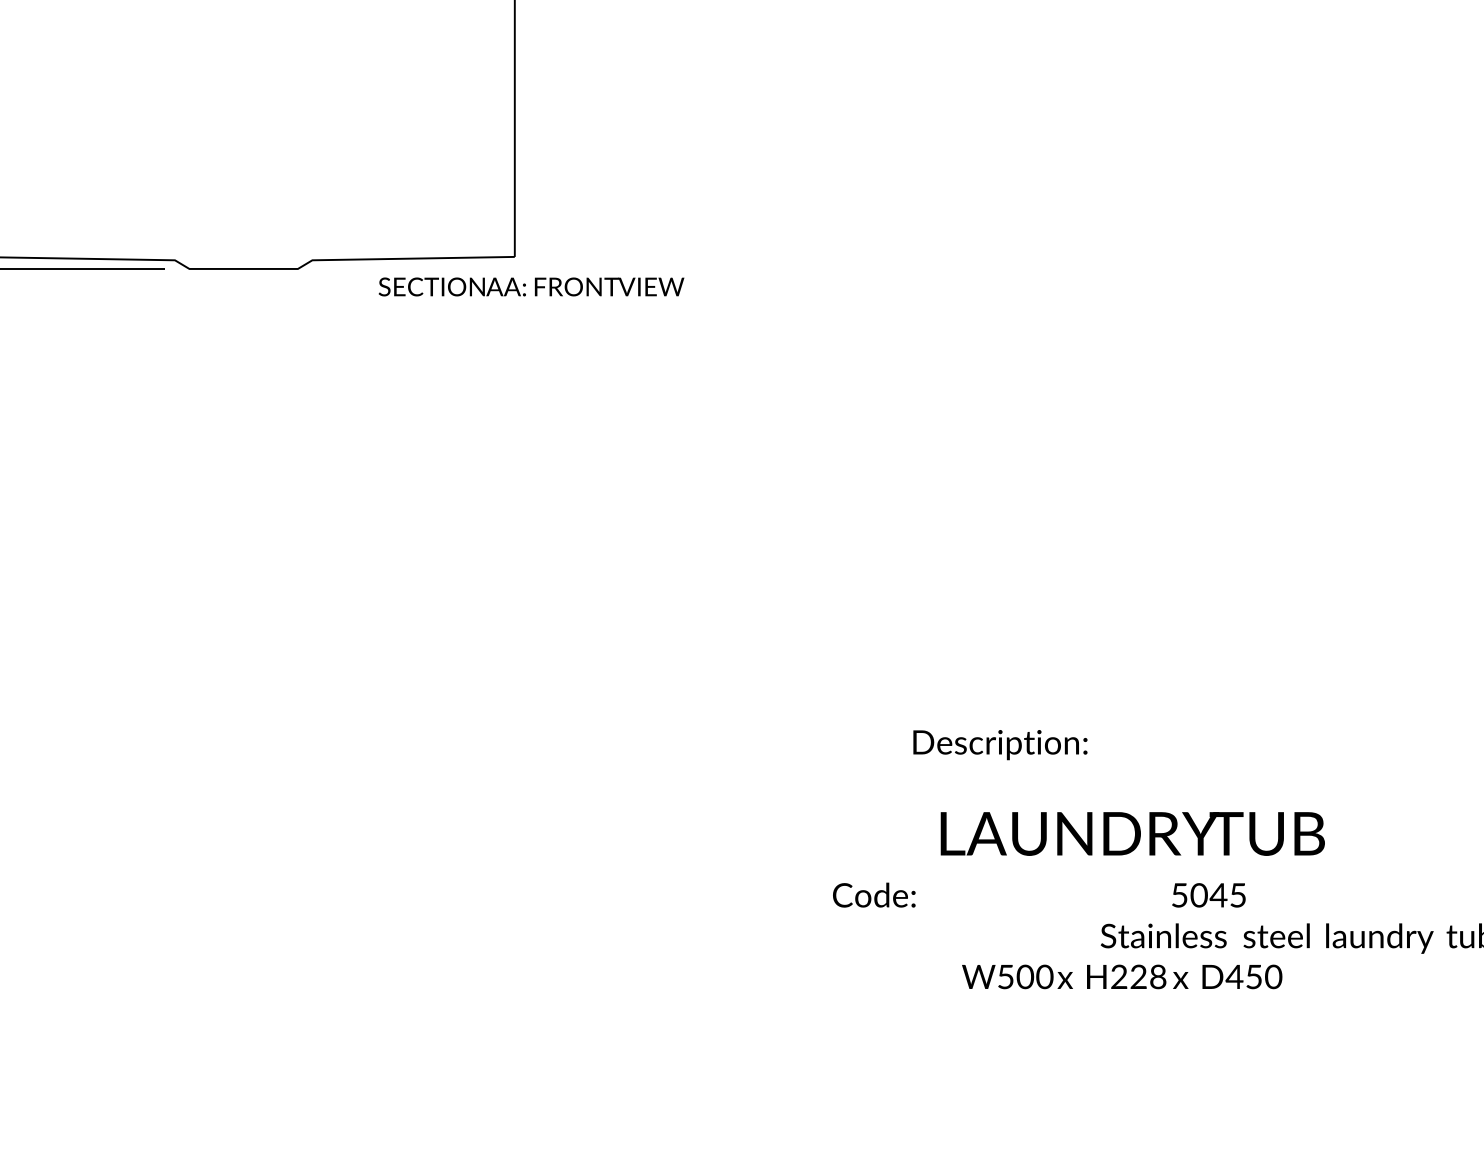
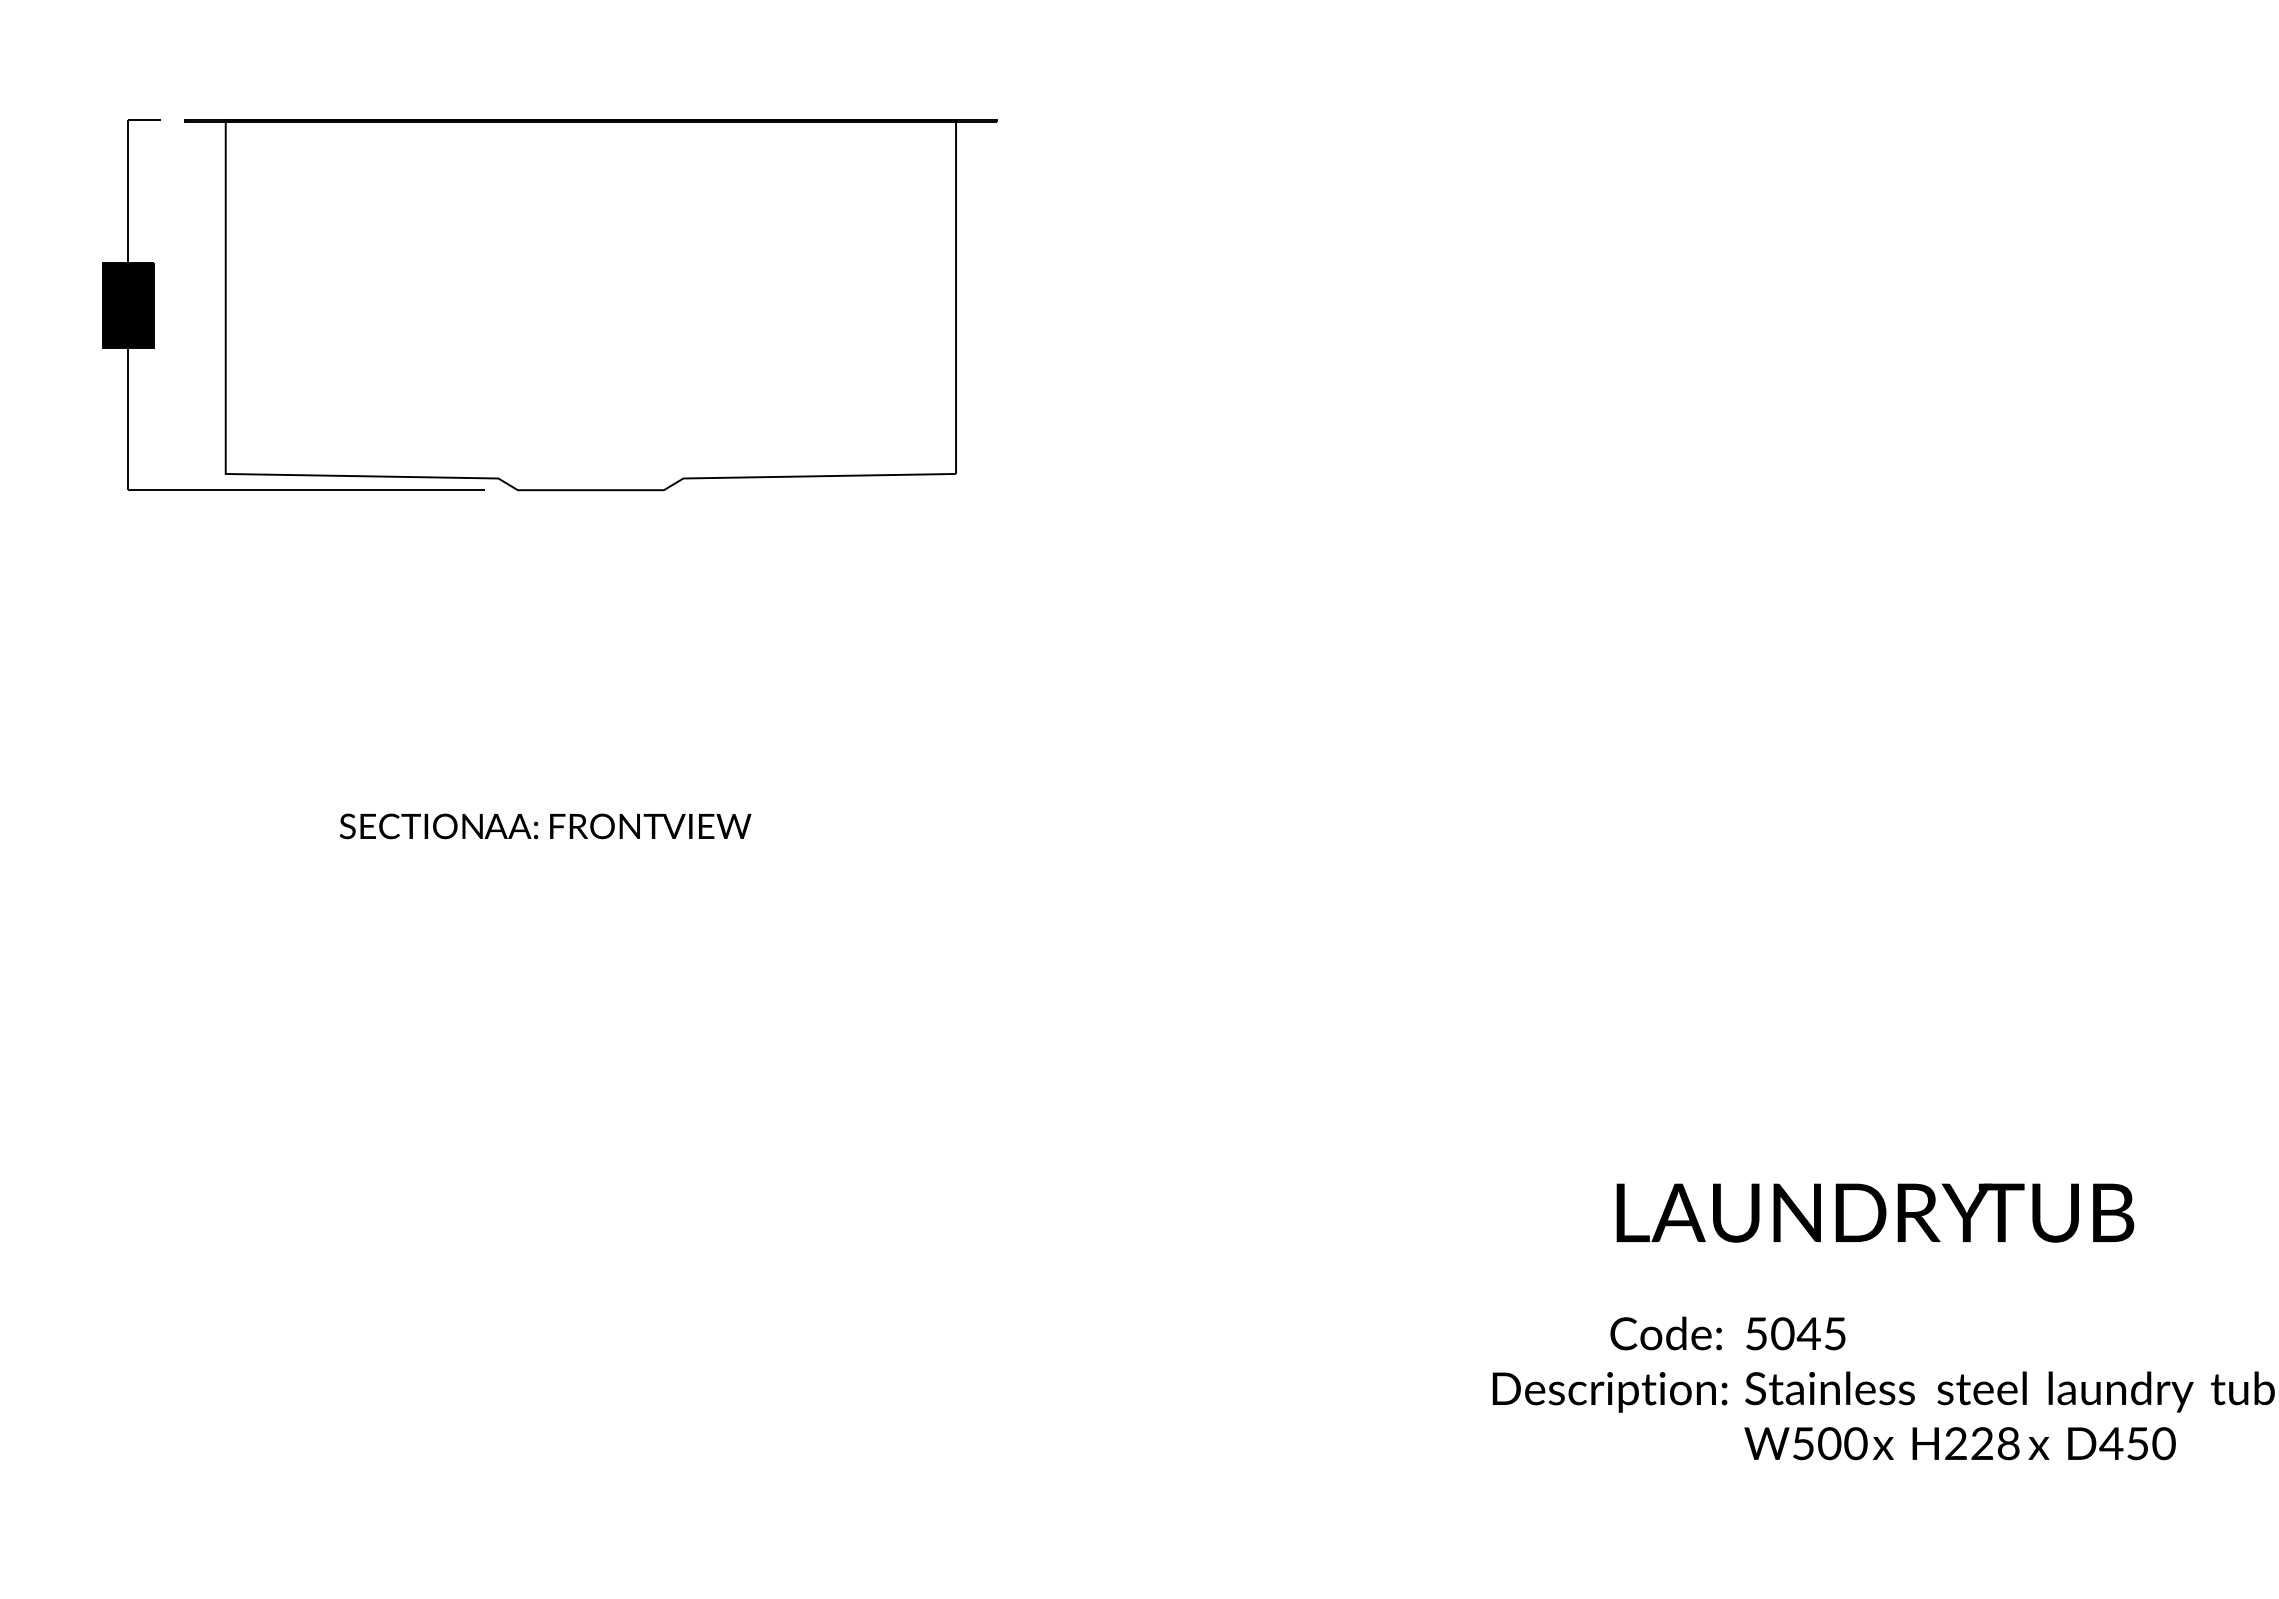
text: (531, 287) -> (545, 826), moved
text: (999, 745) -> (1609, 1392), moved
text: (1132, 833) -> (1875, 1212), moved
text: (873, 895) -> (1665, 1333), moved
text: (1208, 895) -> (1795, 1333), moved
text: (1121, 976) -> (1959, 1443), moved

